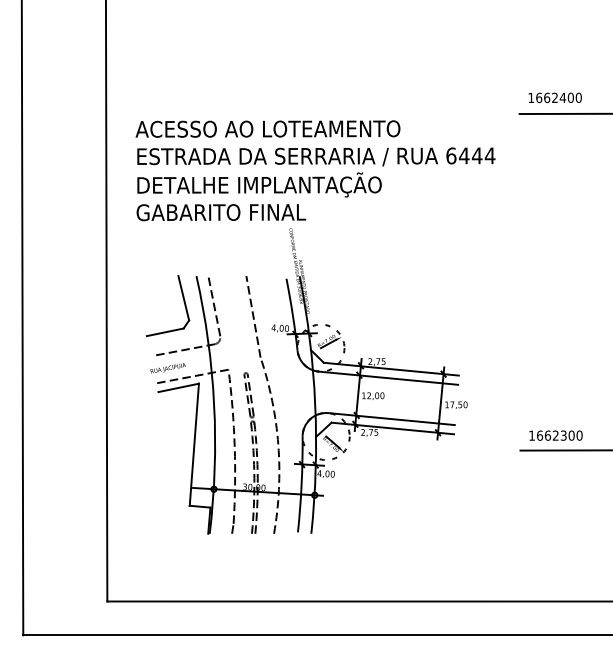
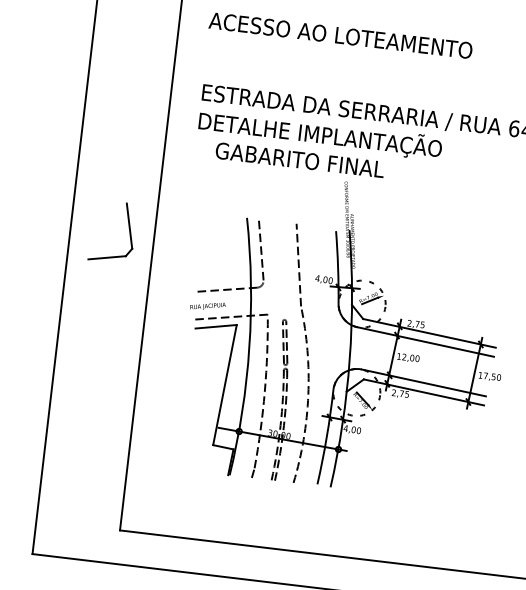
text: (267, 128) -> (340, 35), moved
text: (221, 212) -> (300, 160), moved
part: (183, 302) -> (128, 230), moved

